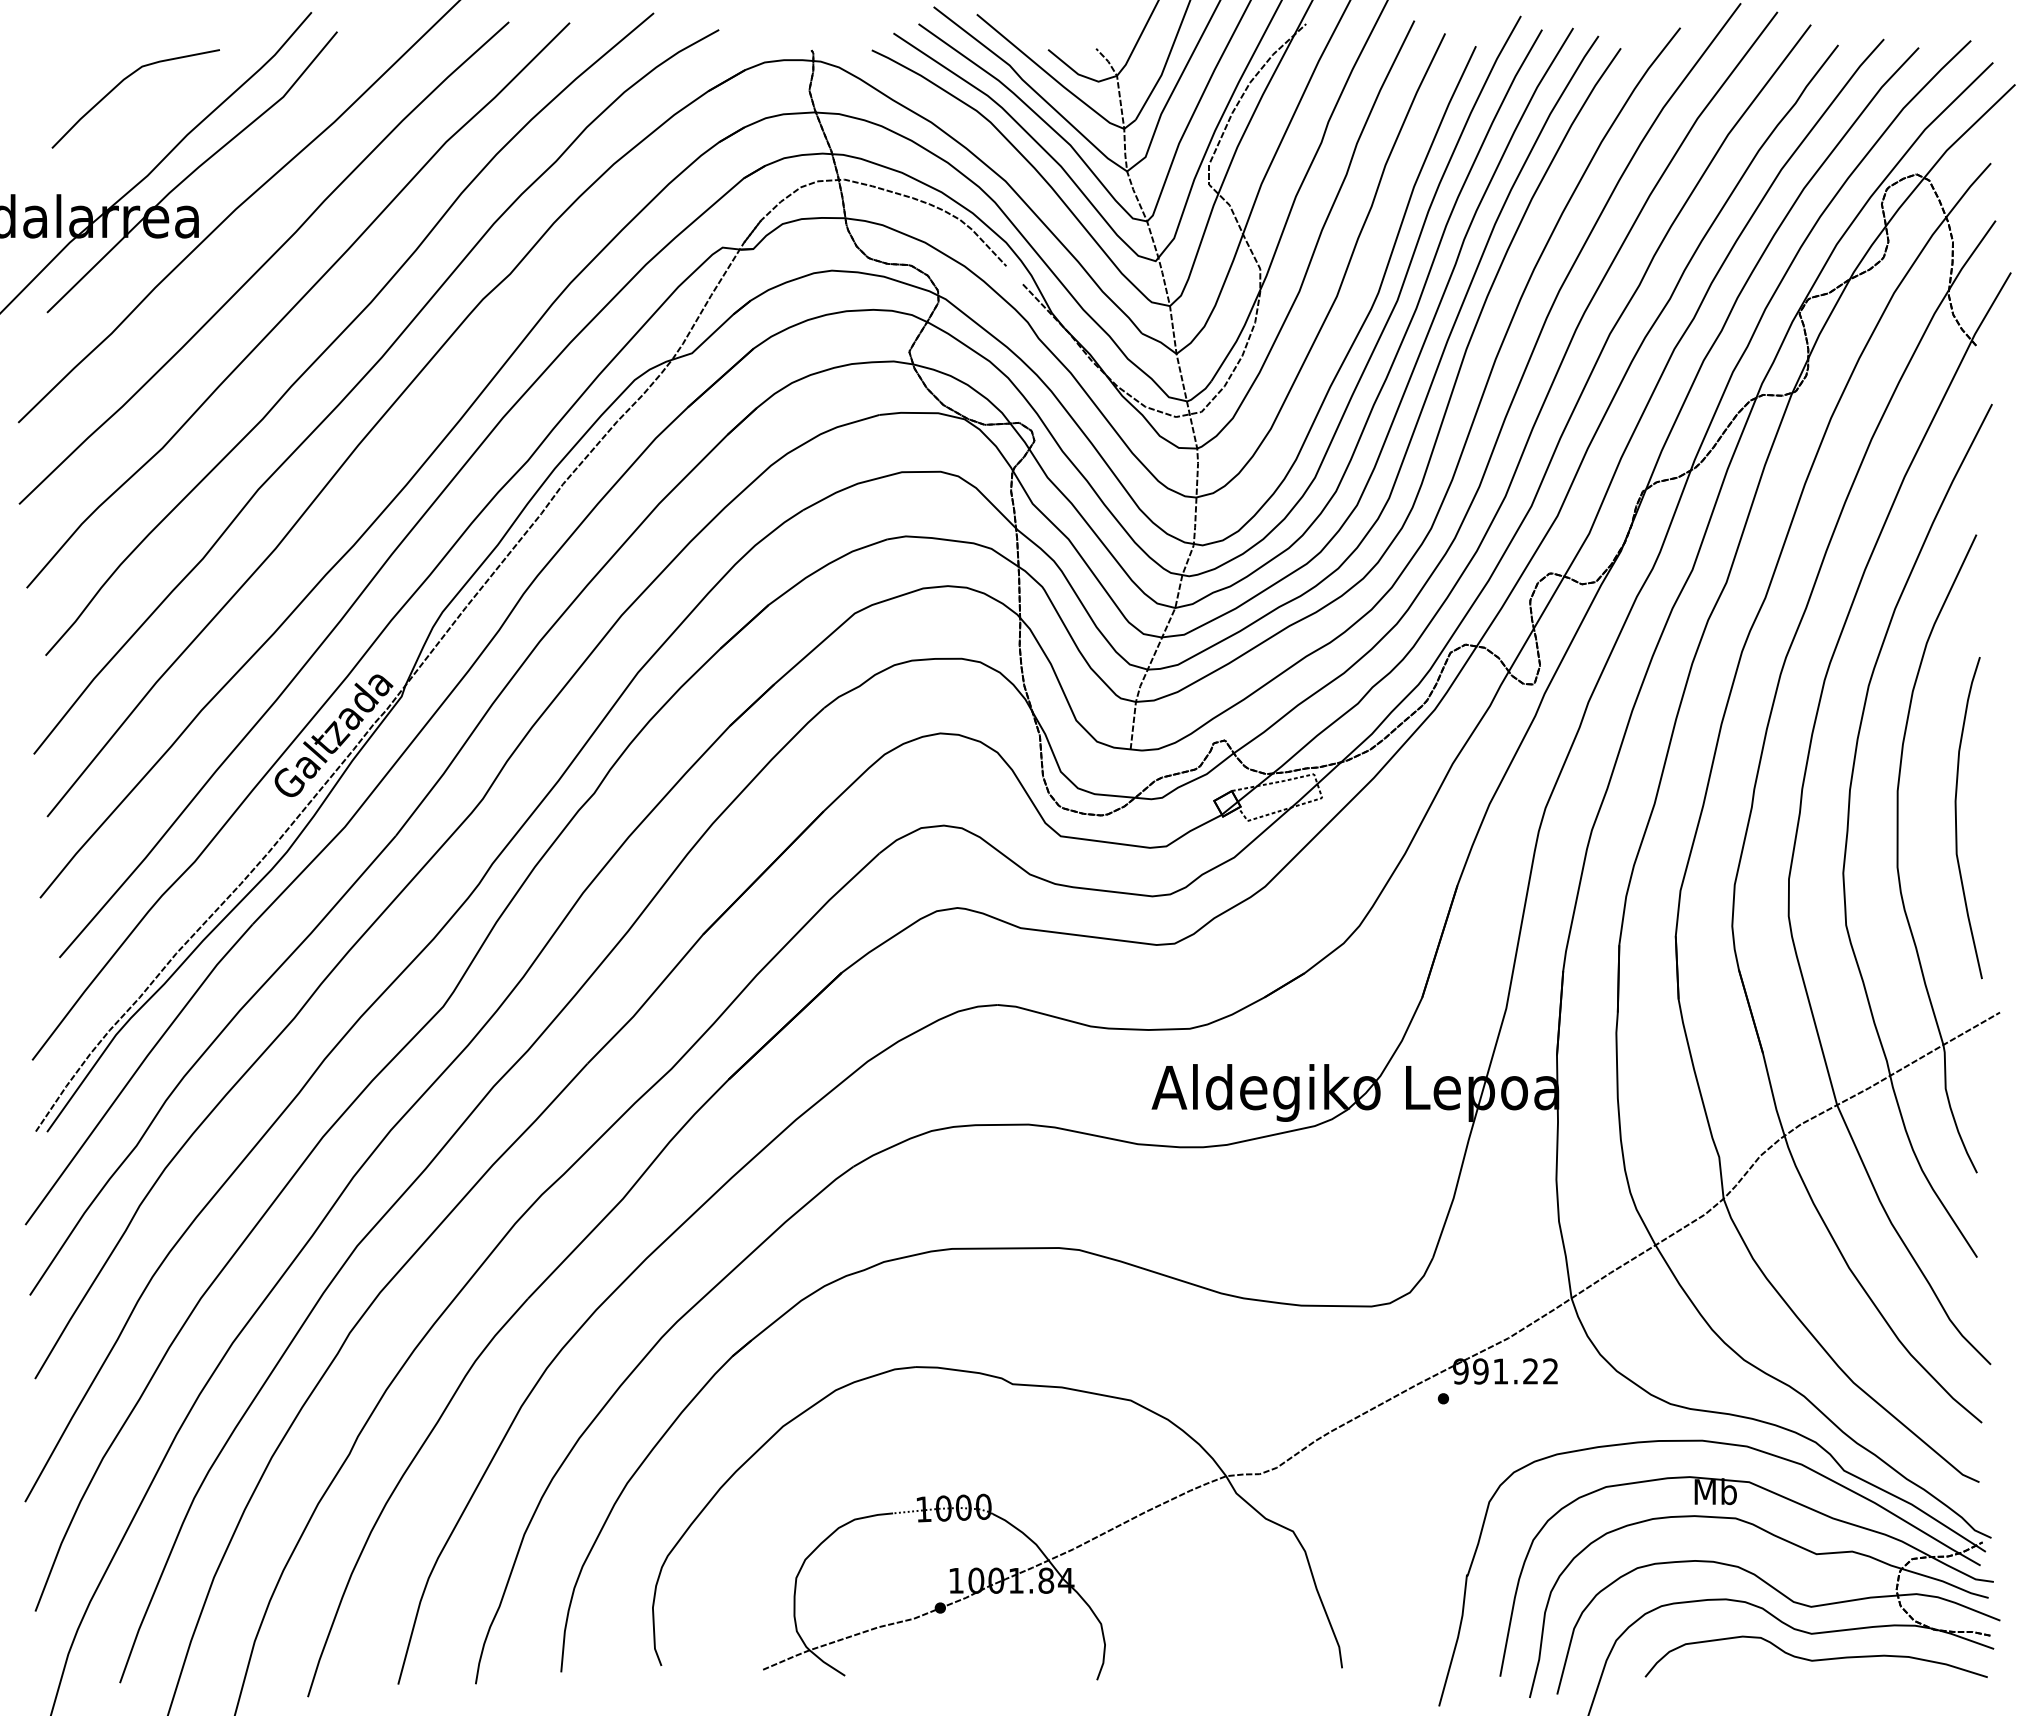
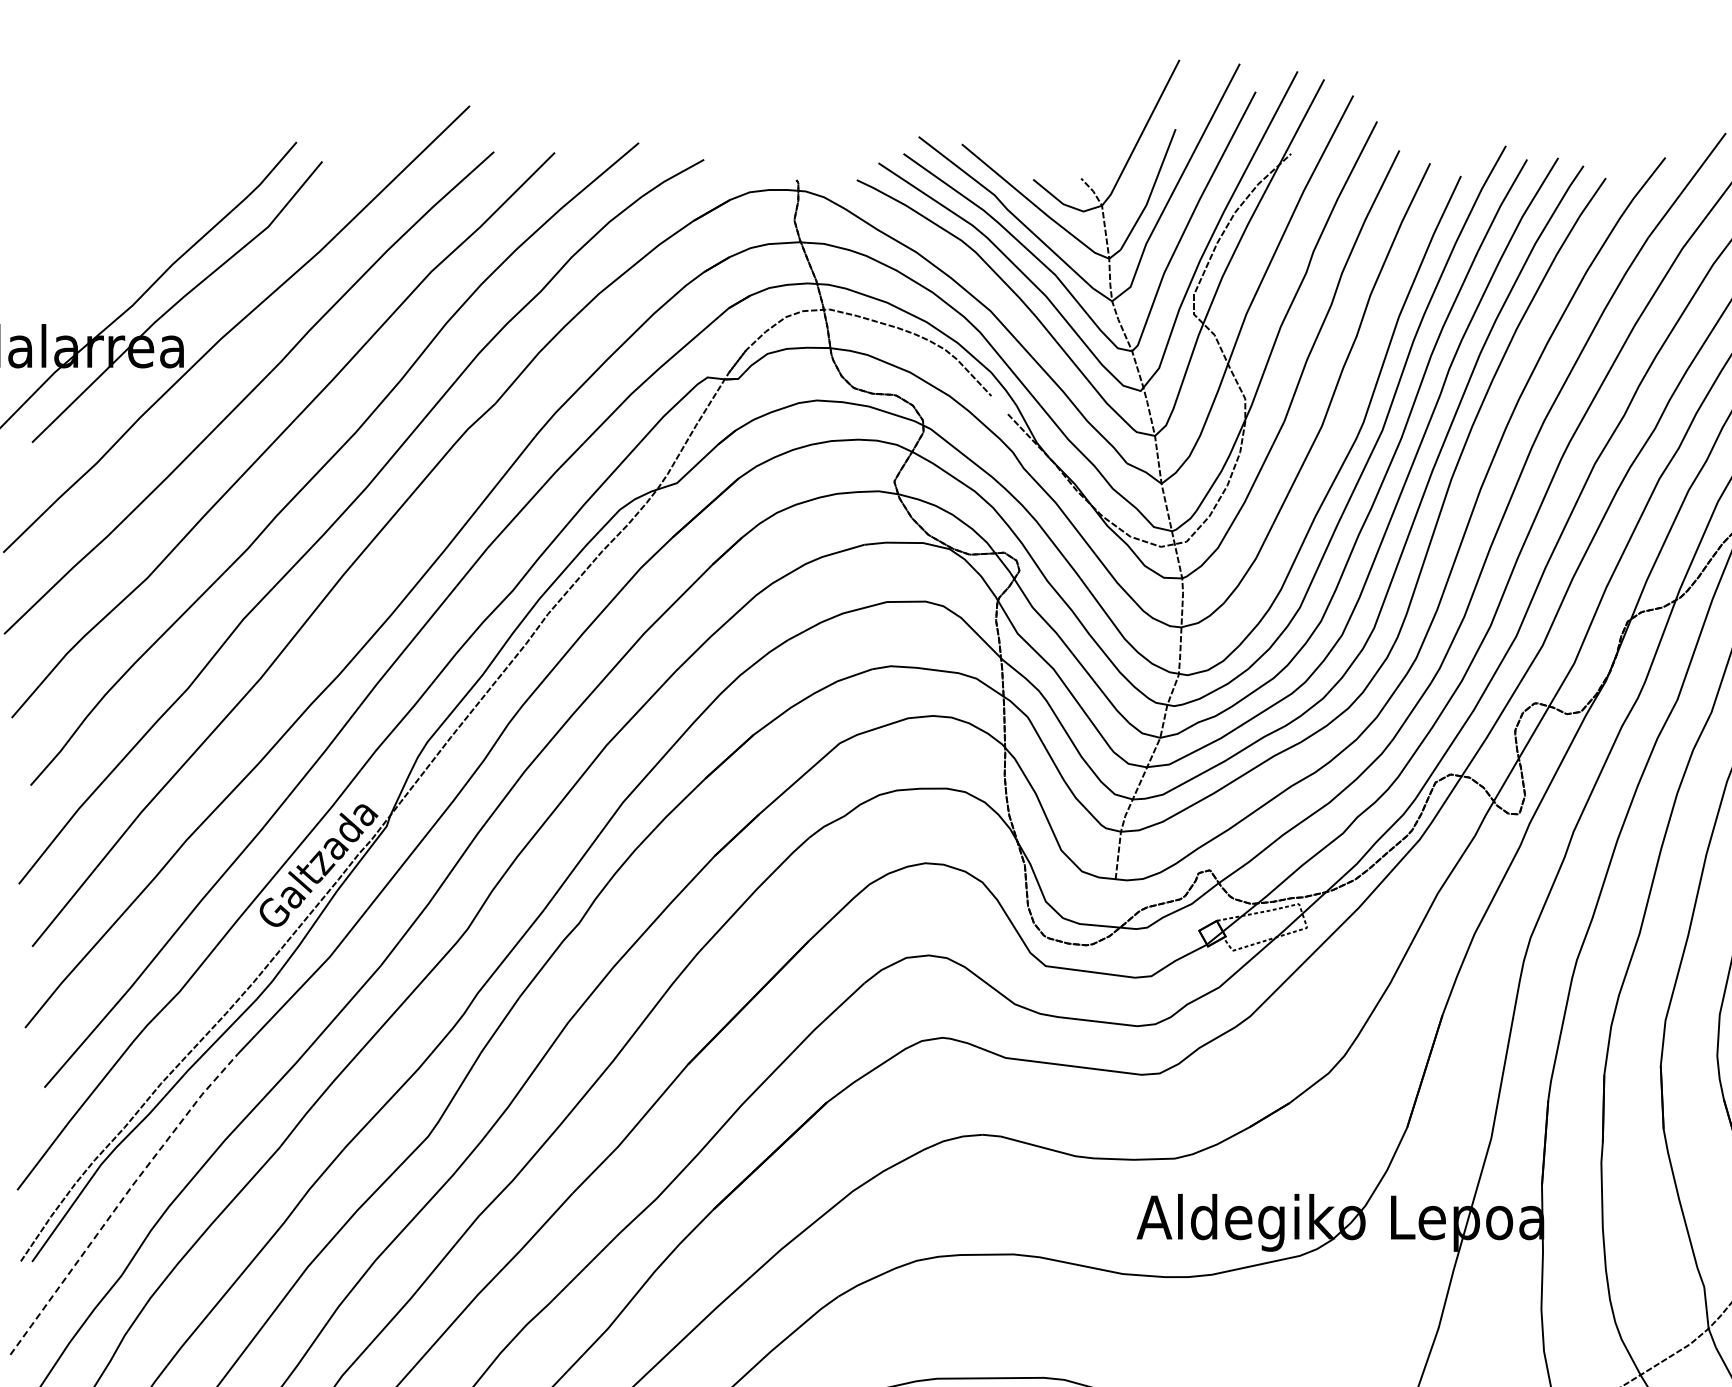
curve: (121, 83) -> (106, 213), removed
line: (136, 1071) -> (121, 1201), solid -> dashed

